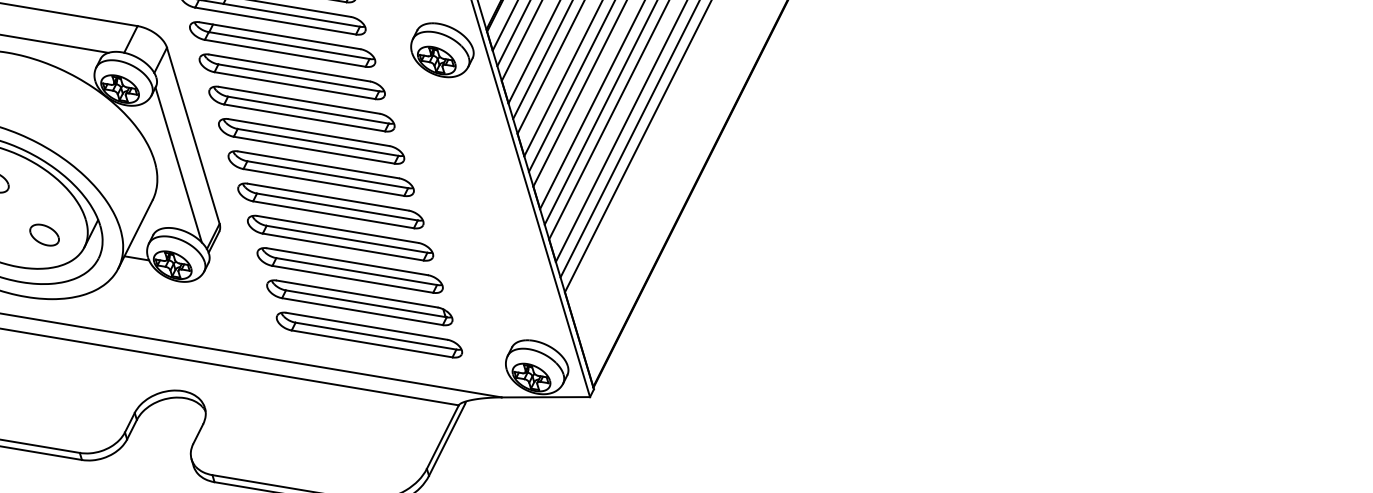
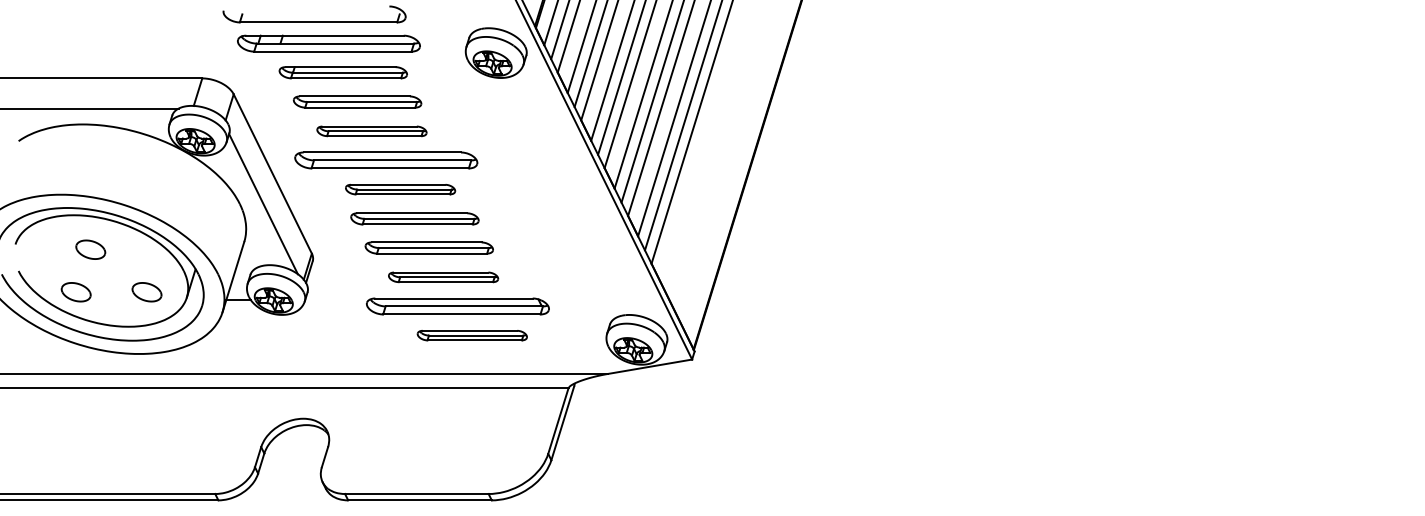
part: (282, 44) -> (343, 72), size x0.7
part: (292, 76) -> (357, 101), size x0.7
part: (301, 109) -> (371, 131), size x0.6
part: (321, 173) -> (400, 189), size x0.6
part: (330, 205) -> (414, 218), size x0.7
part: (340, 237) -> (429, 247), size x0.7
part: (350, 270) -> (443, 277), size x0.6
part: (369, 334) -> (472, 335), size x0.6

